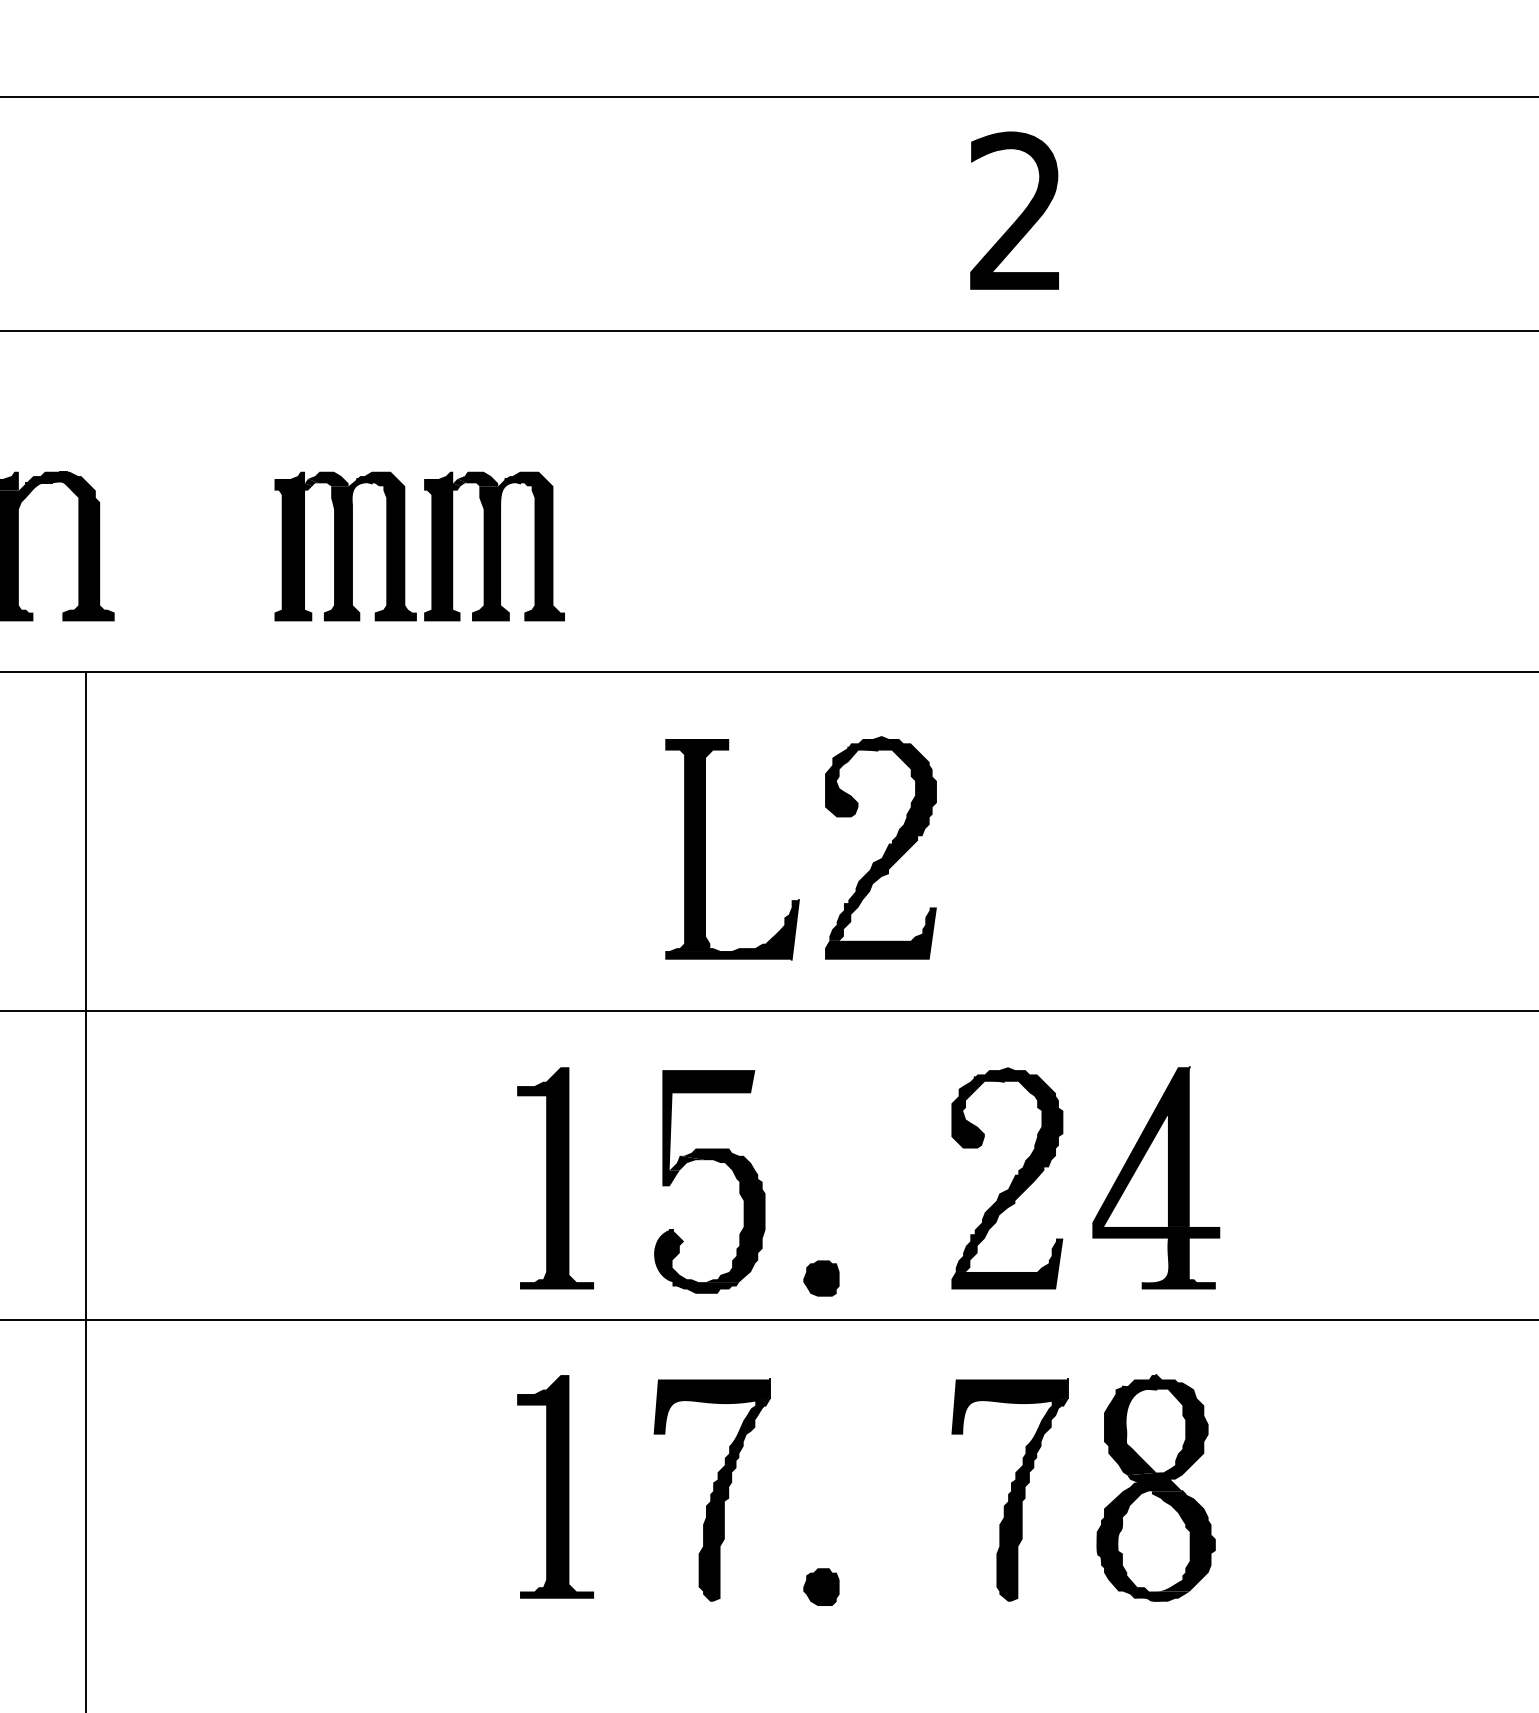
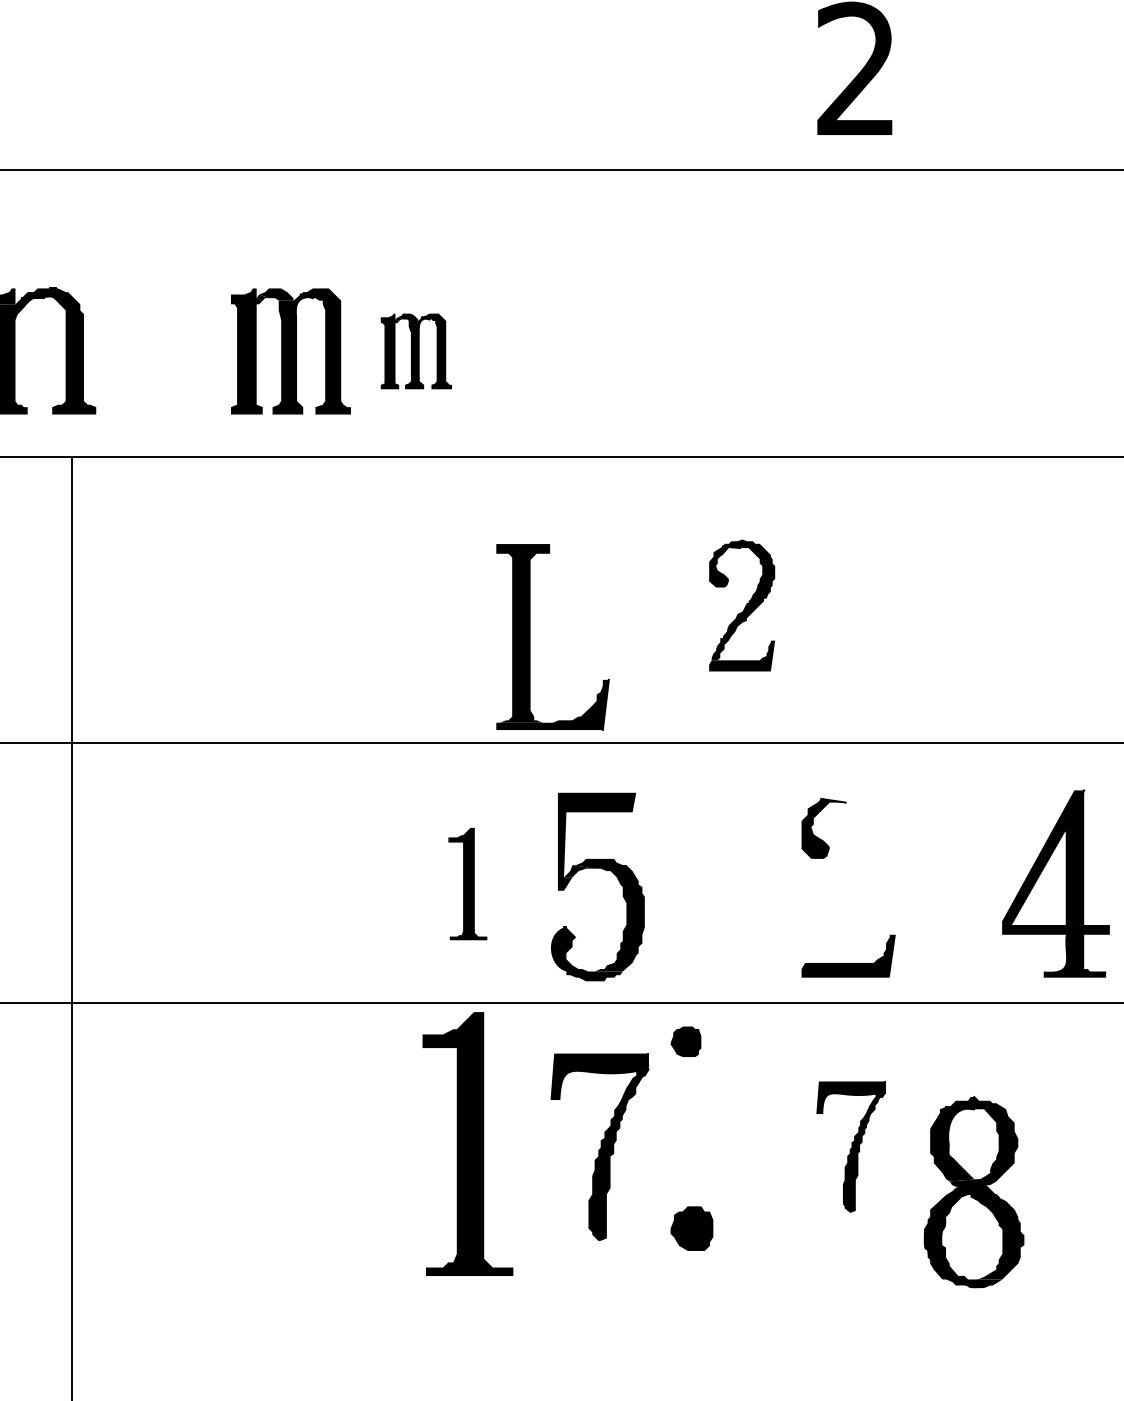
part: (494, 546) -> (416, 351), size x0.6
part: (880, 847) -> (741, 605), size x0.7
part: (705, 849) -> (530, 637), moved
fill: (1009, 1169) -> (850, 876), removed
part: (1156, 1177) -> (1056, 883), moved
part: (555, 1178) -> (467, 884), size x0.6
part: (821, 1278) -> (686, 1041), moved
part: (555, 1486) -> (467, 1143), size x1.4
part: (1155, 1487) -> (973, 1191), moved
part: (1009, 1489) -> (850, 1146), size x0.7
part: (821, 1586) -> (692, 1228), size x1.4

